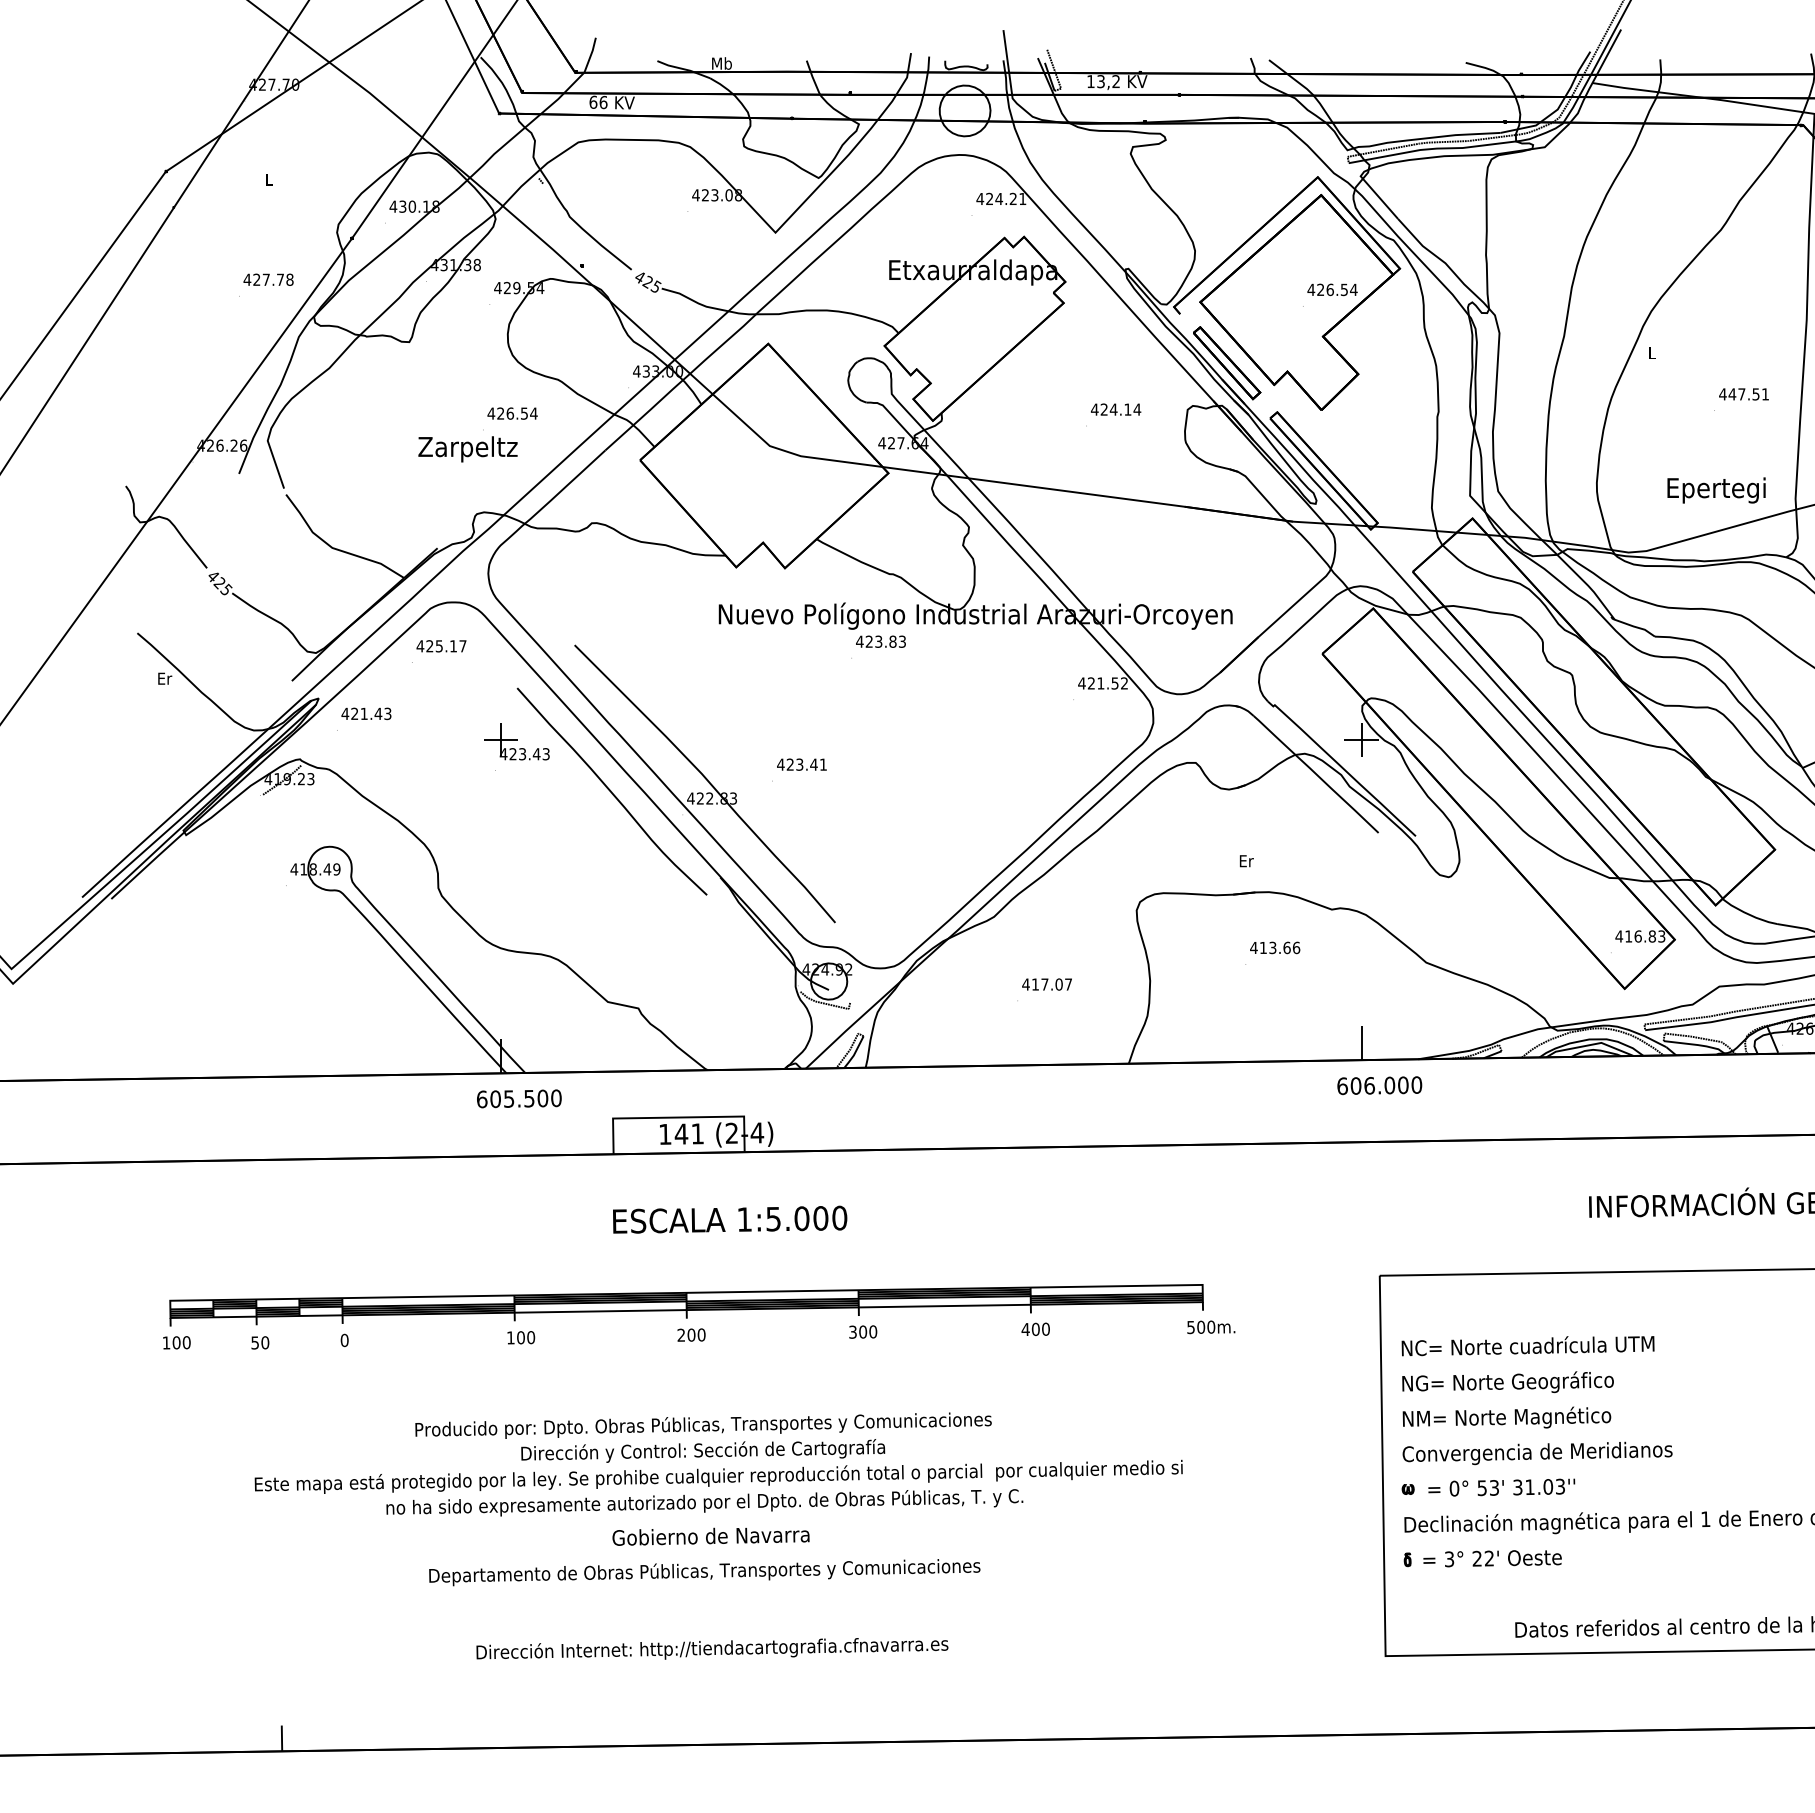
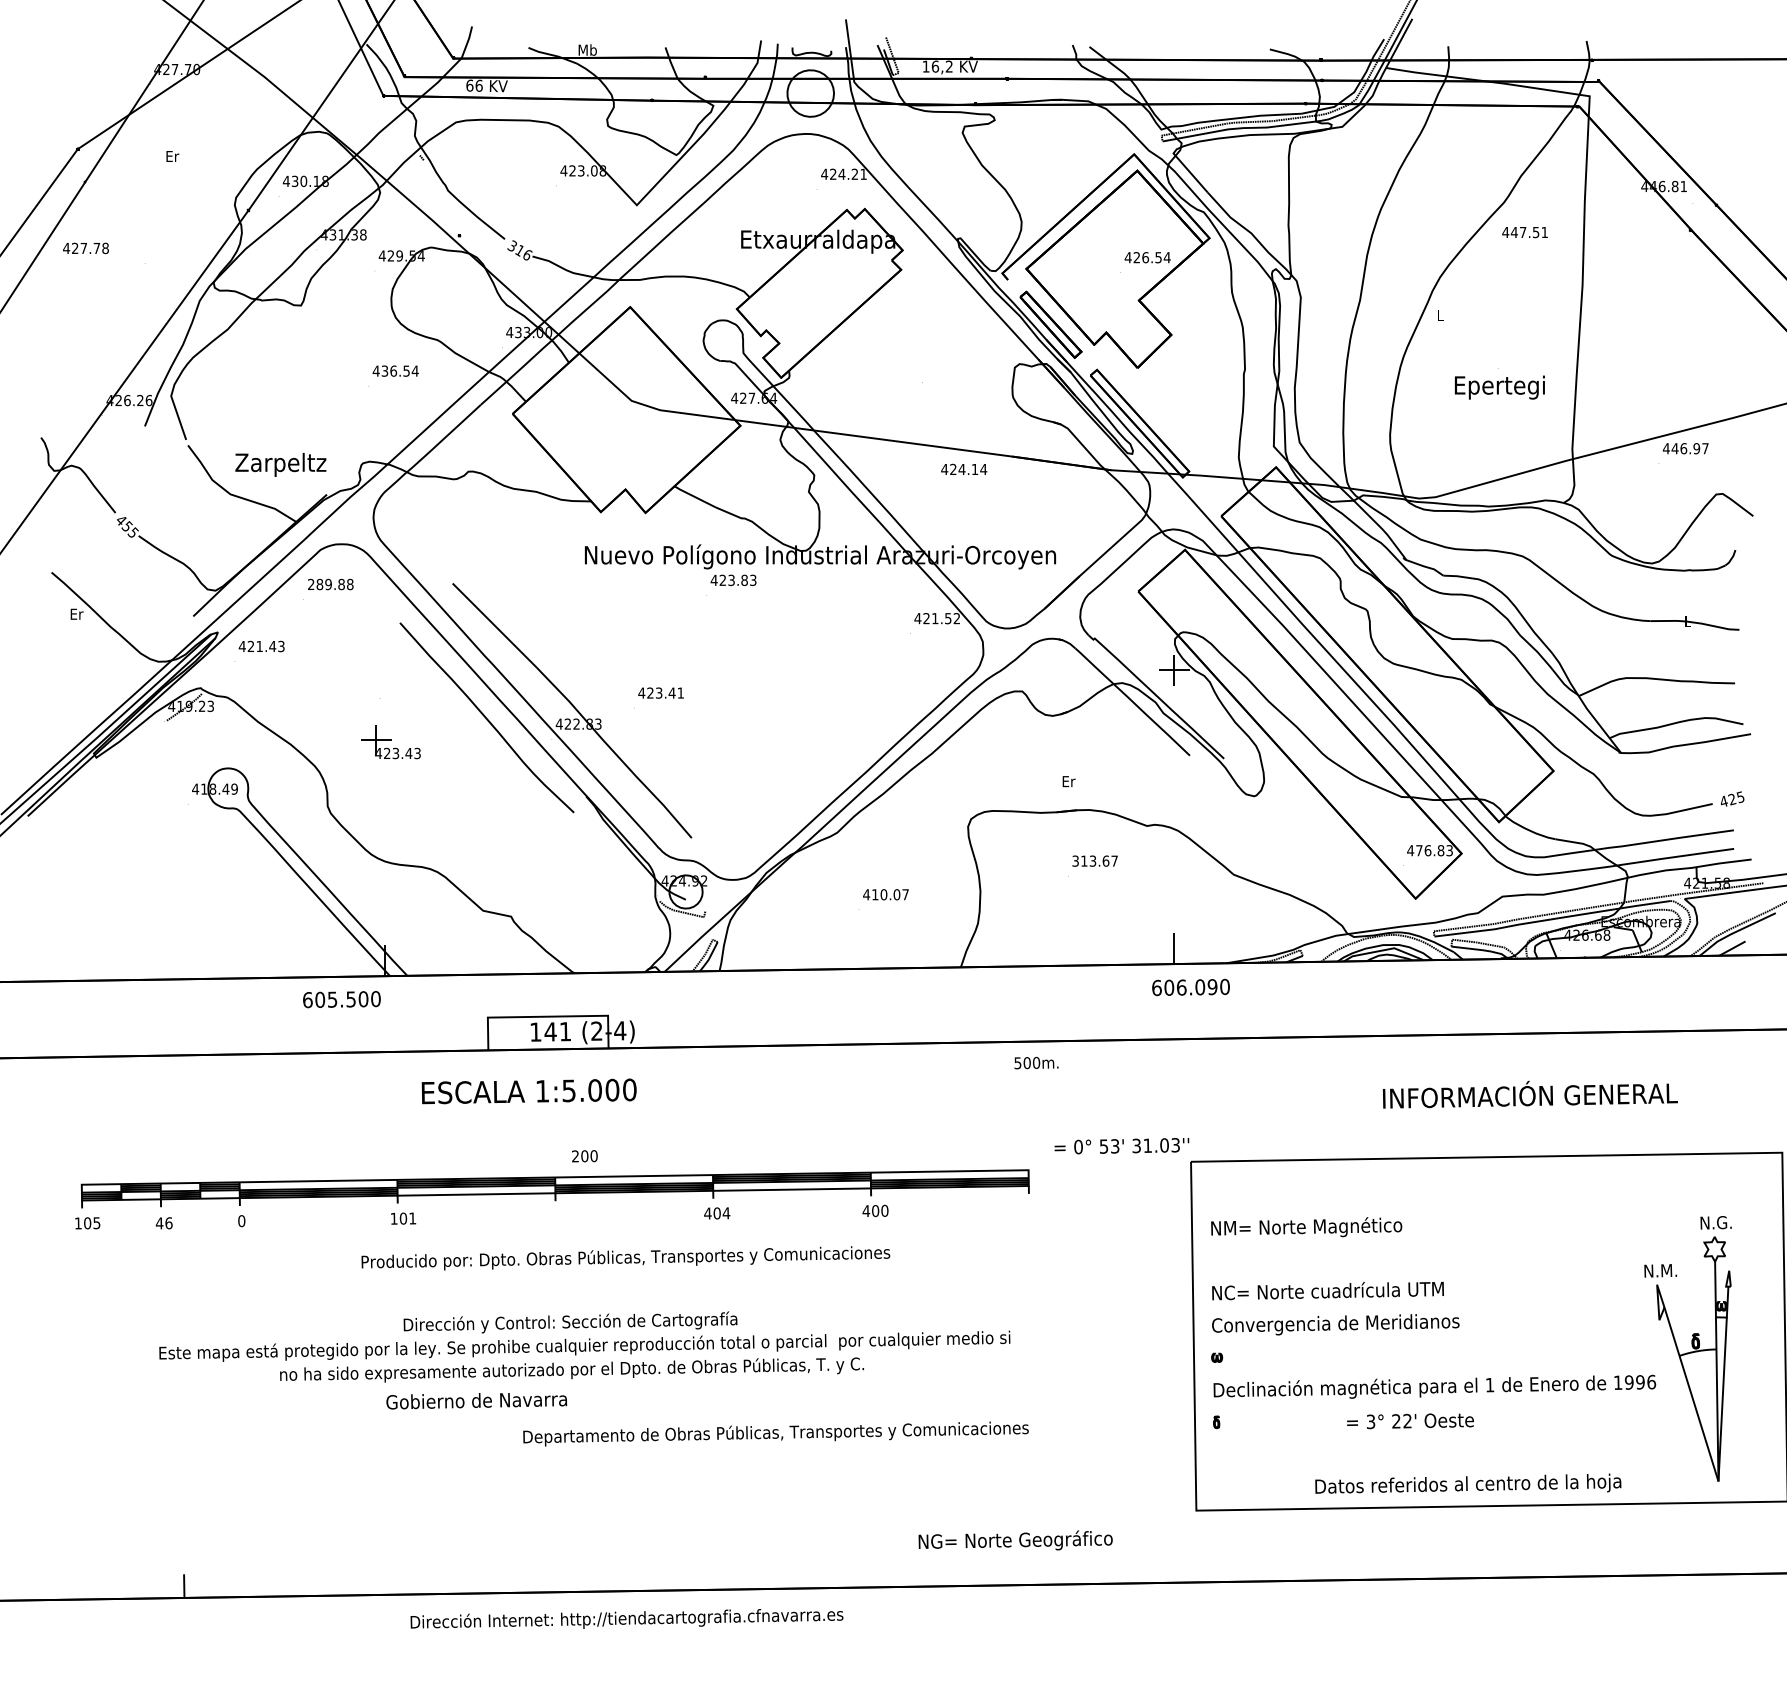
text: (1101, 81) -> (935, 66), 13,2 -> 16,2
text: (269, 179) -> (172, 156), L -> Er
text: (268, 279) -> (85, 248), moved
text: (647, 282) -> (519, 250), 425 -> 316
text: (1743, 394) -> (1524, 232), moved
text: (1116, 408) -> (964, 468), moved
text: (500, 414) -> (384, 371), 426.54 -> 436.54
text: (467, 448) -> (280, 464), moved
text: (1716, 490) -> (1499, 387), moved
text: (219, 583) -> (126, 526), 425 -> 455
text: (441, 646) -> (330, 584), 425.17 -> 289.88
part: (516, 742) -> (390, 742), moved
text: (1628, 936) -> (1419, 850), 416.83 -> 476.83
text: (1275, 947) -> (1095, 860), 413.66 -> 313.67
text: (1044, 984) -> (883, 894), 417.07 -> 410.07
text: (1403, 1085) -> (1212, 987), 606.000 -> 606.090
text: (518, 1098) -> (341, 999), moved
text: (729, 1219) -> (528, 1091), moved
text: (1211, 1326) -> (1036, 1062), moved
text: (863, 1332) -> (717, 1213), 300 -> 404
text: (691, 1335) -> (584, 1156), moved
text: (530, 1337) -> (412, 1218), 100 -> 101
text: (186, 1343) -> (96, 1223), 100 -> 105
text: (259, 1343) -> (163, 1223), 50 -> 46
text: (1534, 1347) -> (1332, 1227), NC= Norte cuadrícula UTM -> NM= Norte Magnético
text: (1507, 1382) -> (1015, 1540), moved
text: (1535, 1417) -> (1333, 1291), NM= Norte Magnético -> NC= Norte cuadrícula UTM
text: (703, 1425) -> (625, 1258), moved
text: (1501, 1488) -> (1121, 1146), moved
text: (710, 1537) -> (476, 1401), moved
text: (1492, 1558) -> (1410, 1421), moved
text: (704, 1572) -> (775, 1433), moved
text: (711, 1648) -> (626, 1618), moved

